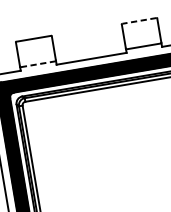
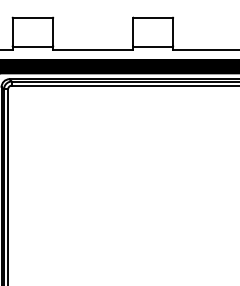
line: (138, 20) -> (152, 17), dashed -> solid
line: (37, 64) -> (32, 46), dashed -> solid

